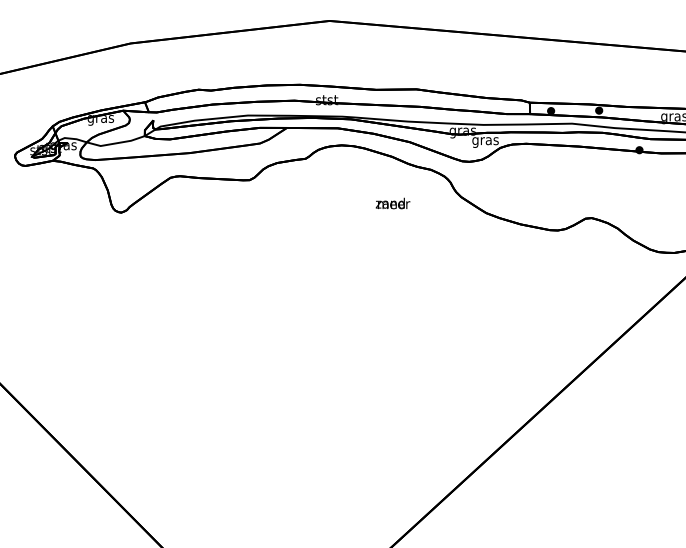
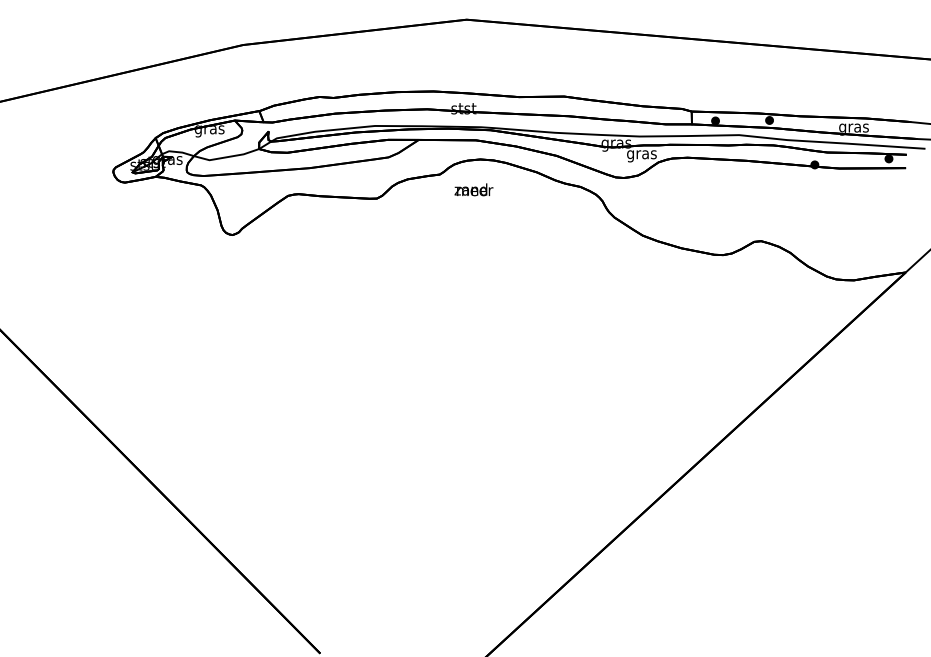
text: (392, 203) -> (473, 189), moved

